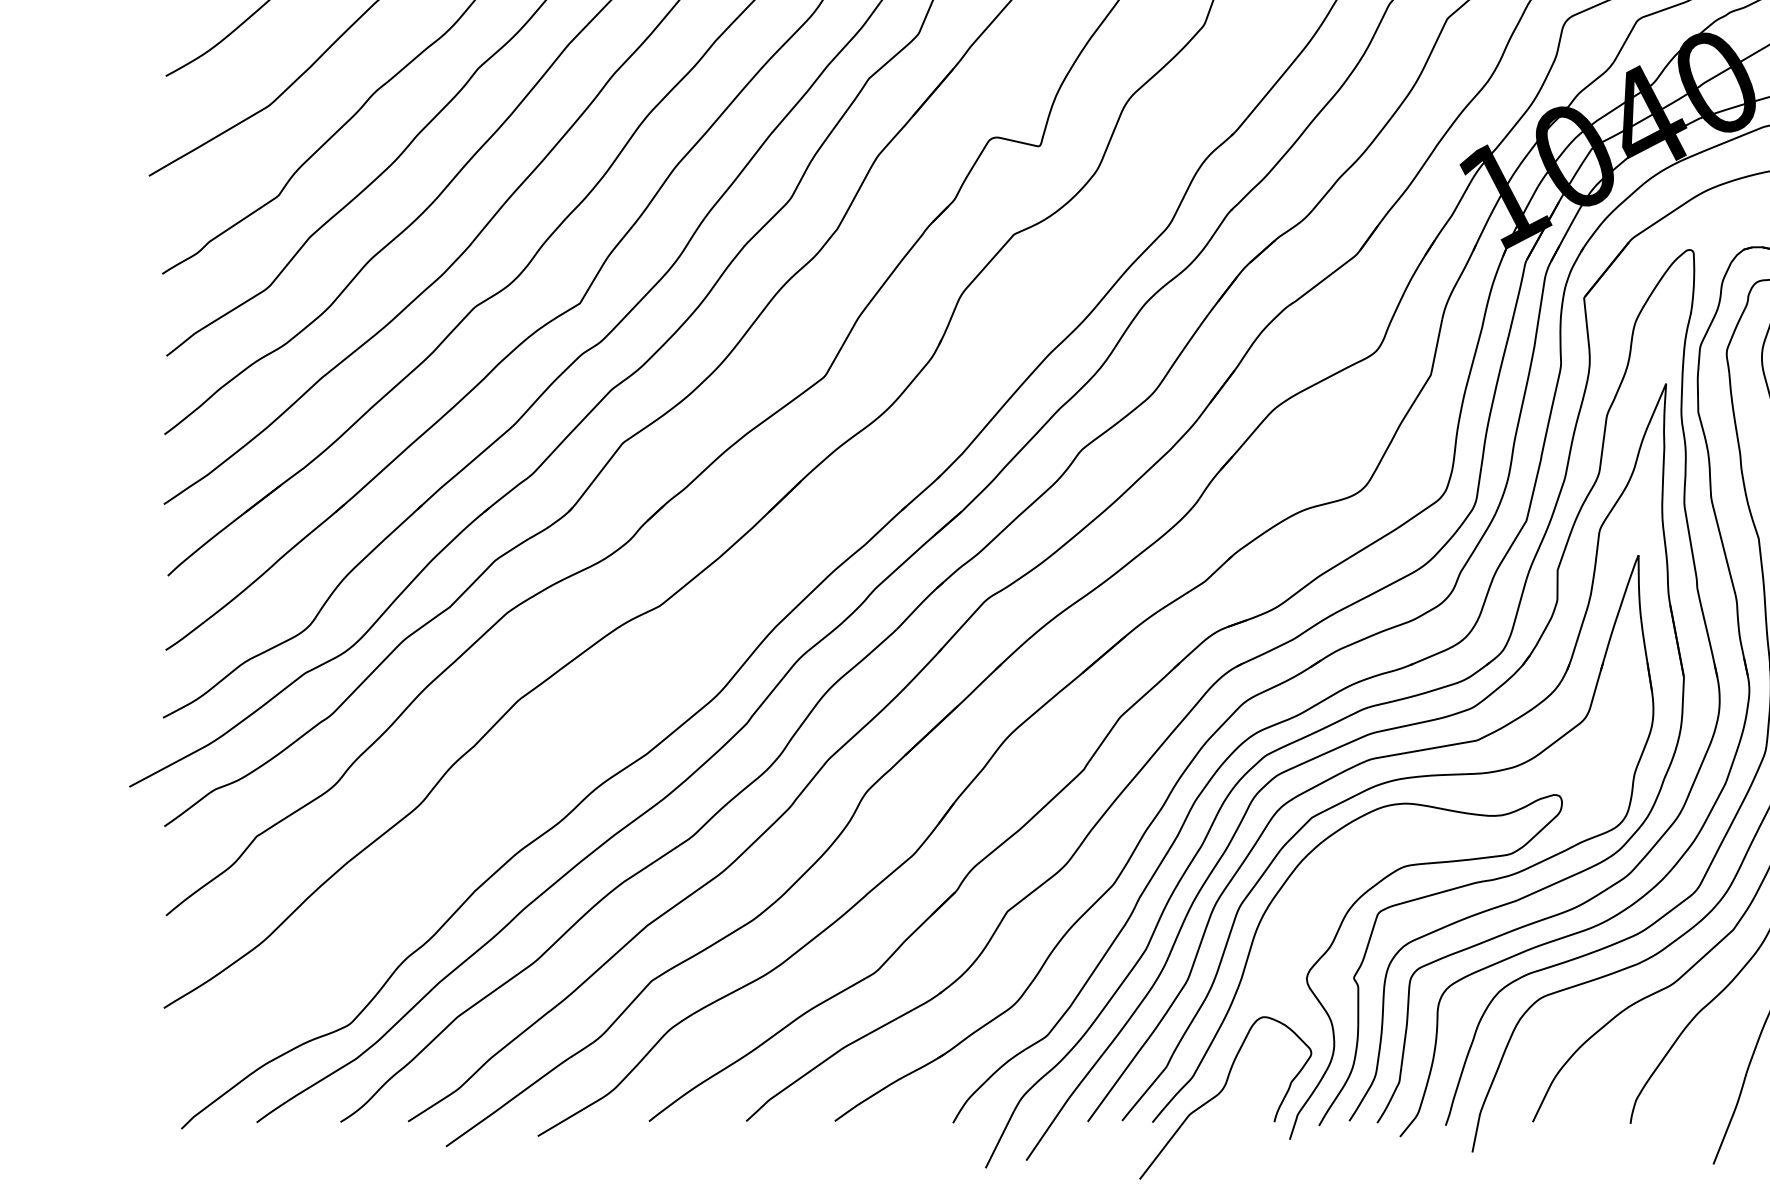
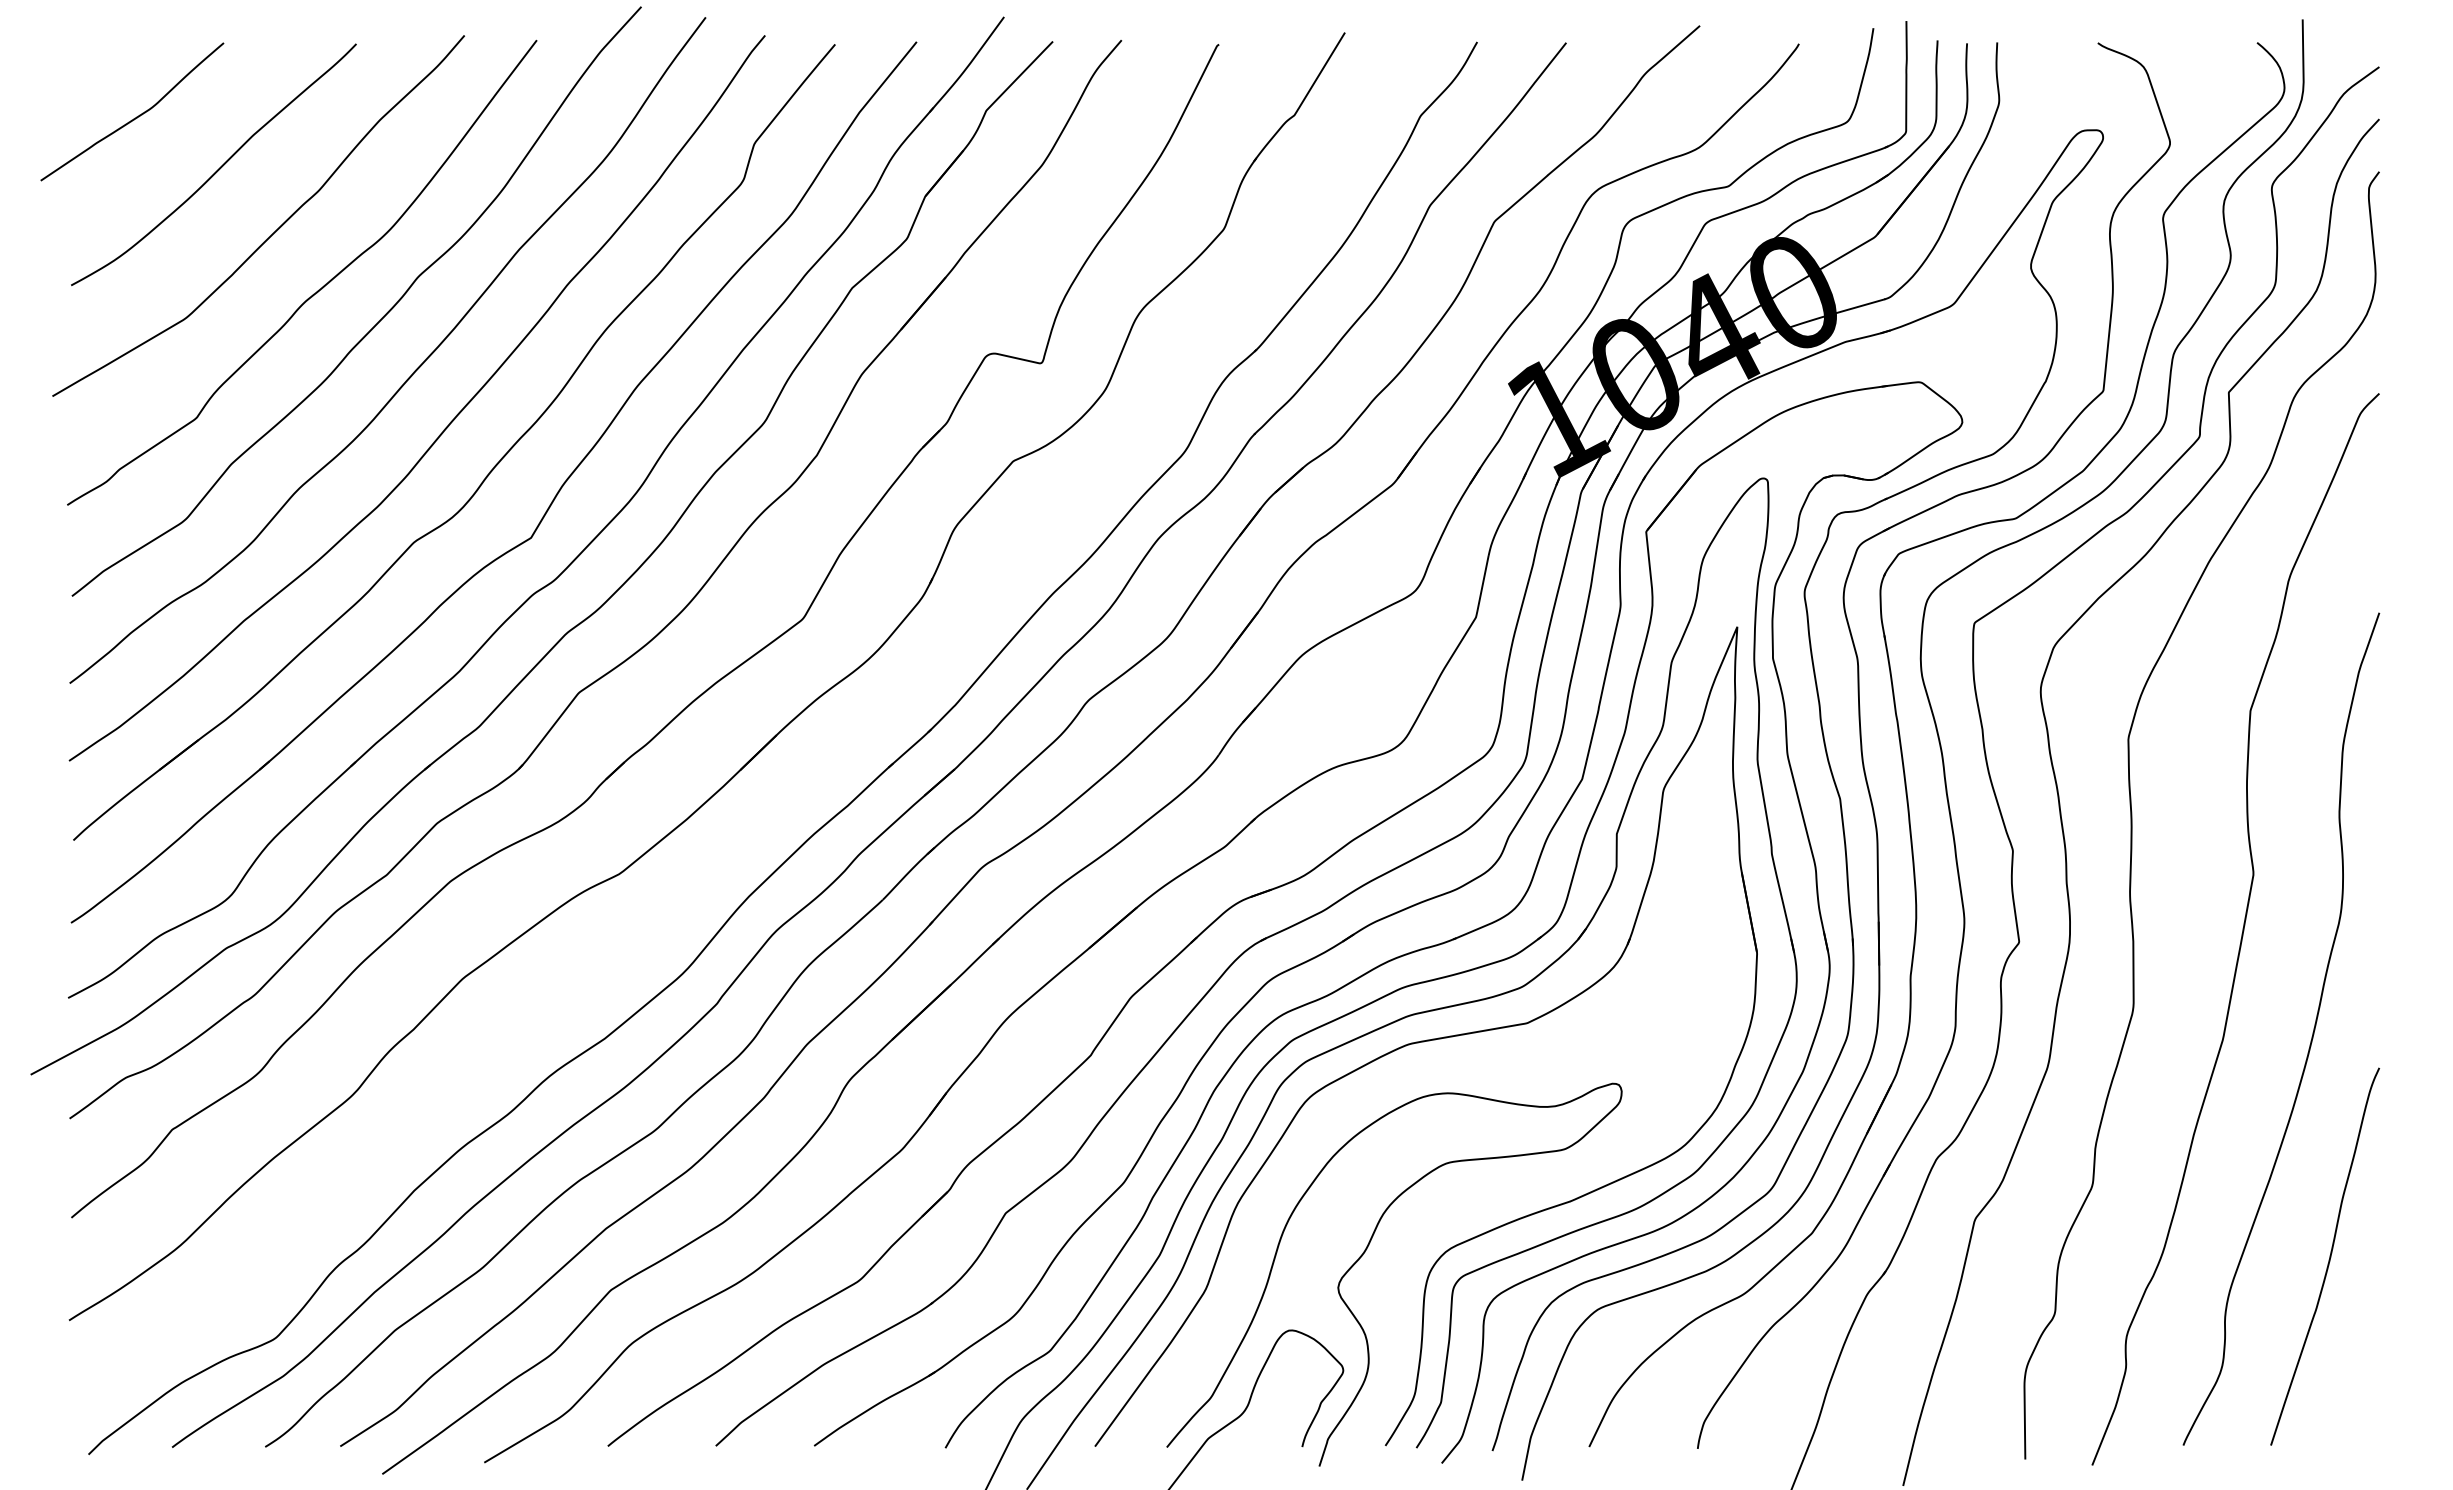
part: (1364, 792) -> (1402, 1080), removed

